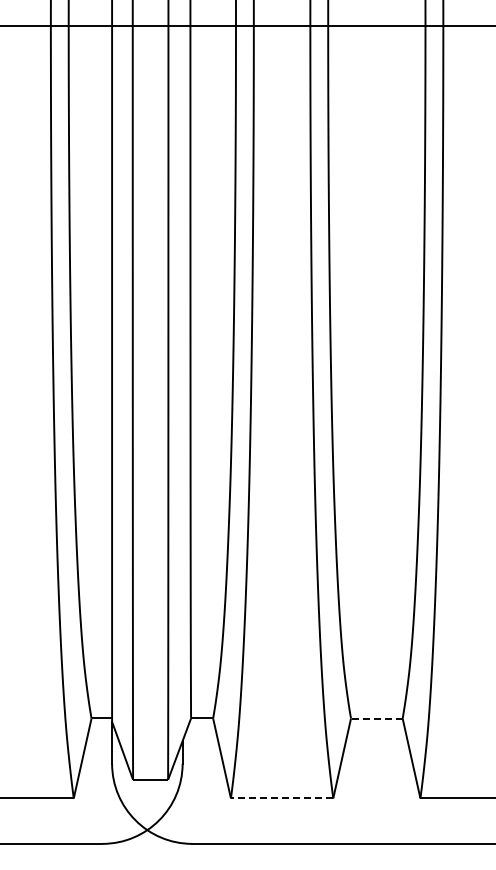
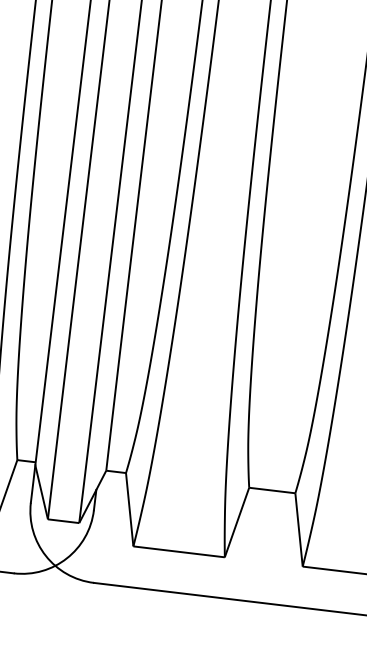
line: (376, 718) -> (271, 490), dashed -> solid
line: (282, 798) -> (179, 551), dashed -> solid

